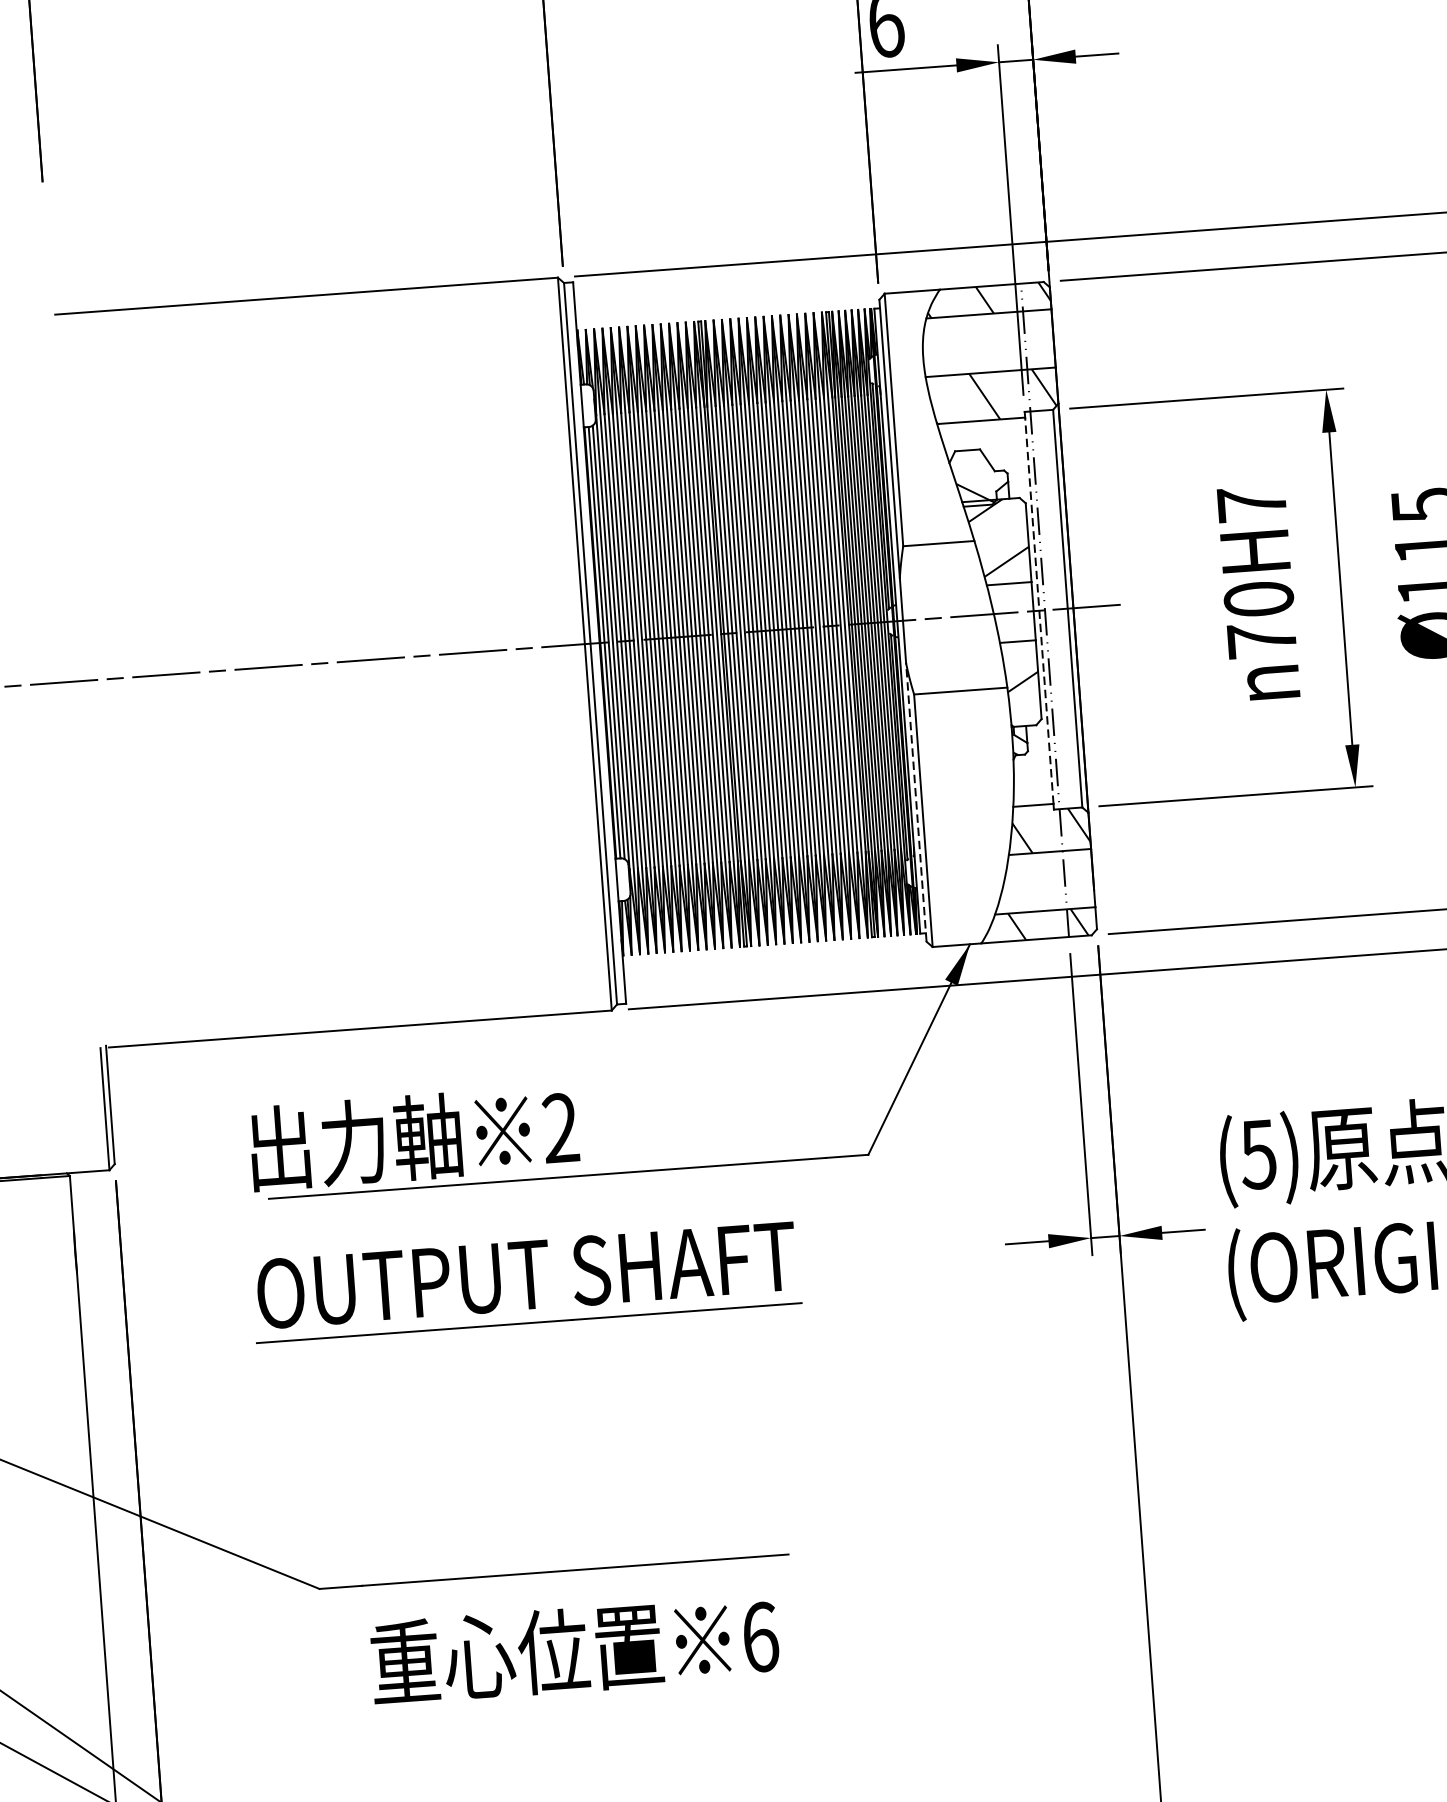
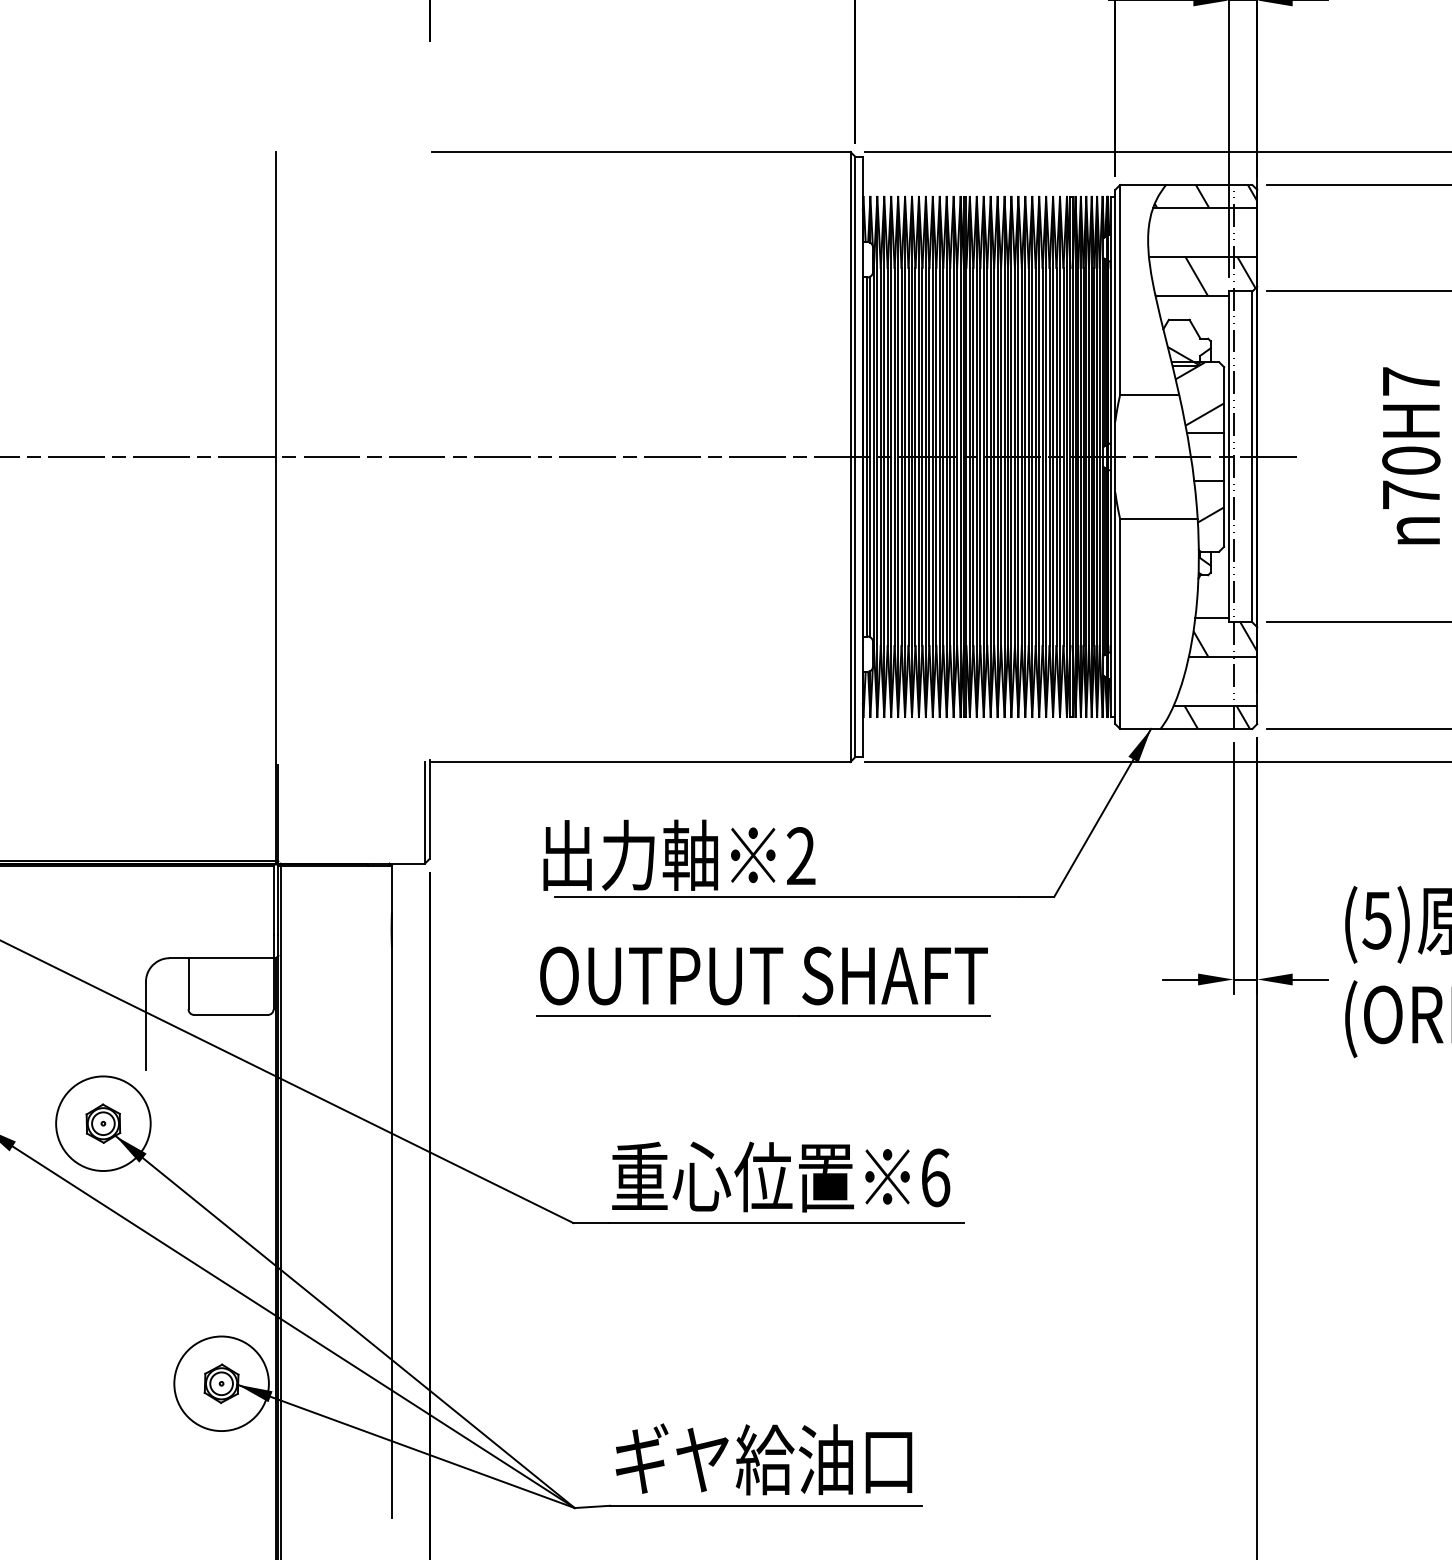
line: (1038, 610) -> (1228, 456), dashed -> solid
line: (916, 802) -> (1115, 608), dashed -> solid
text: (575, 1649) -> (781, 1176), moved

